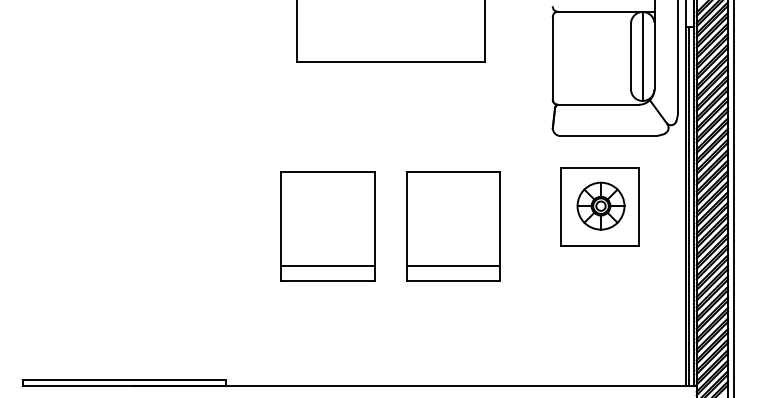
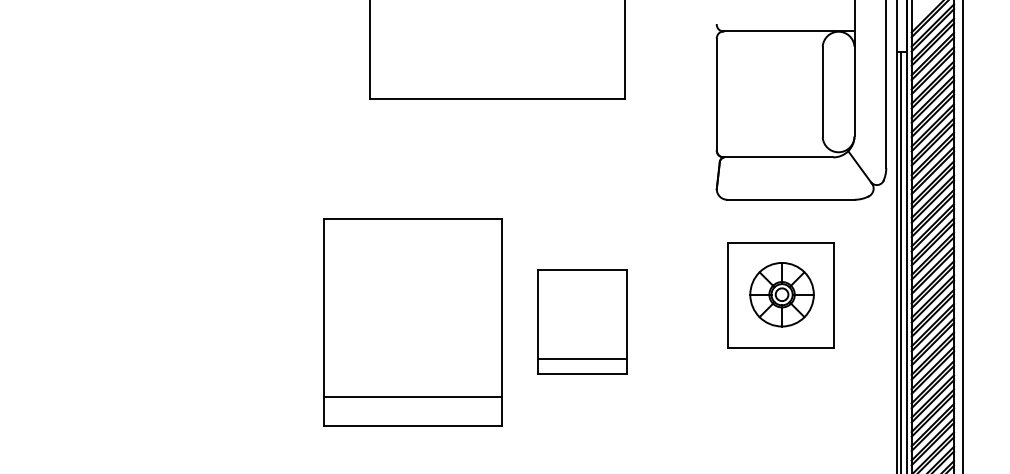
line: (642, 56) -> (838, 92), removed
part: (327, 226) -> (411, 322), size x1.4
part: (453, 226) -> (582, 322), size x0.7

